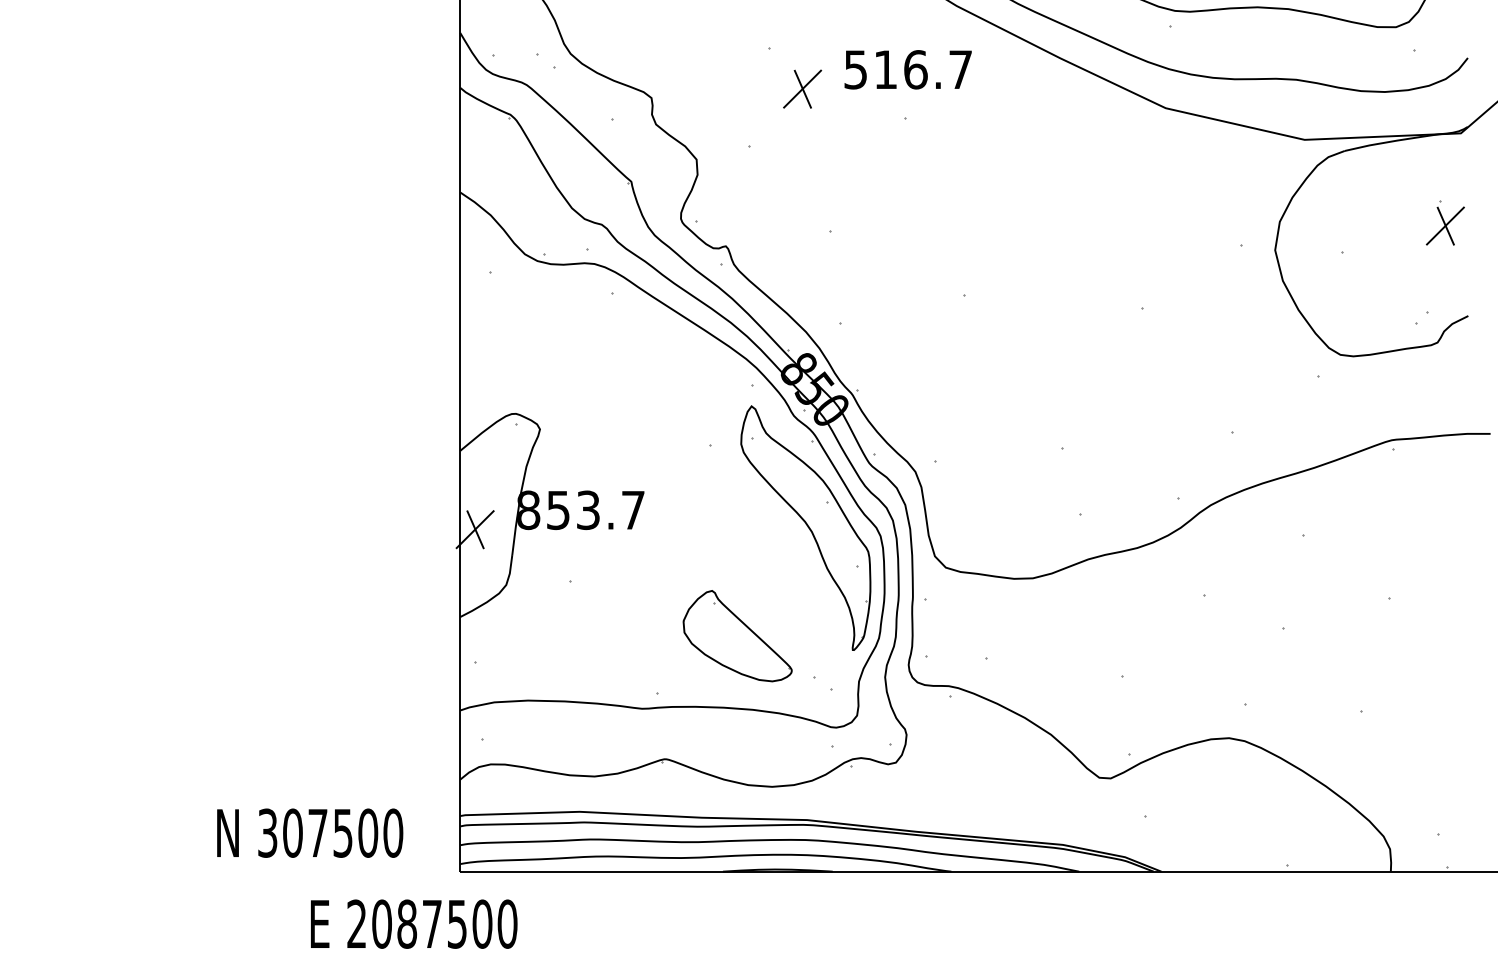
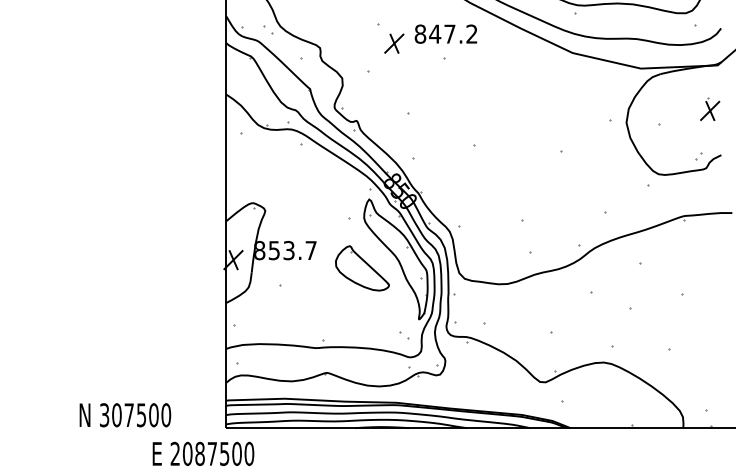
text: (906, 68) -> (445, 33), 516.7 -> 847.2
part: (737, 636) -> (362, 268), moved
text: (310, 833) -> (125, 415), moved

